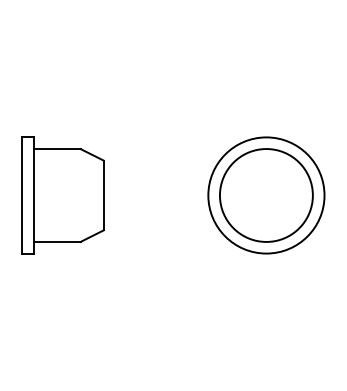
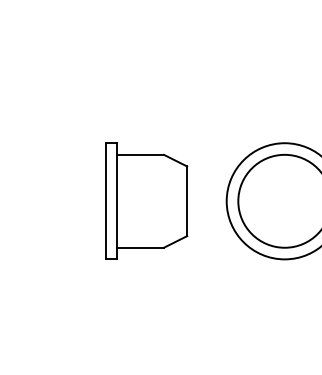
part: (62, 195) -> (145, 201), moved

